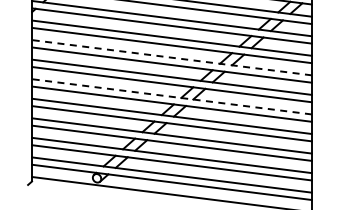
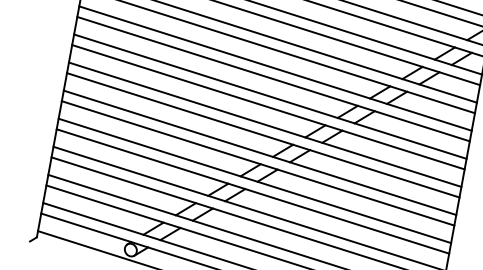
line: (172, 57) -> (271, 96), dashed -> solid
line: (172, 96) -> (260, 152), dashed -> solid

